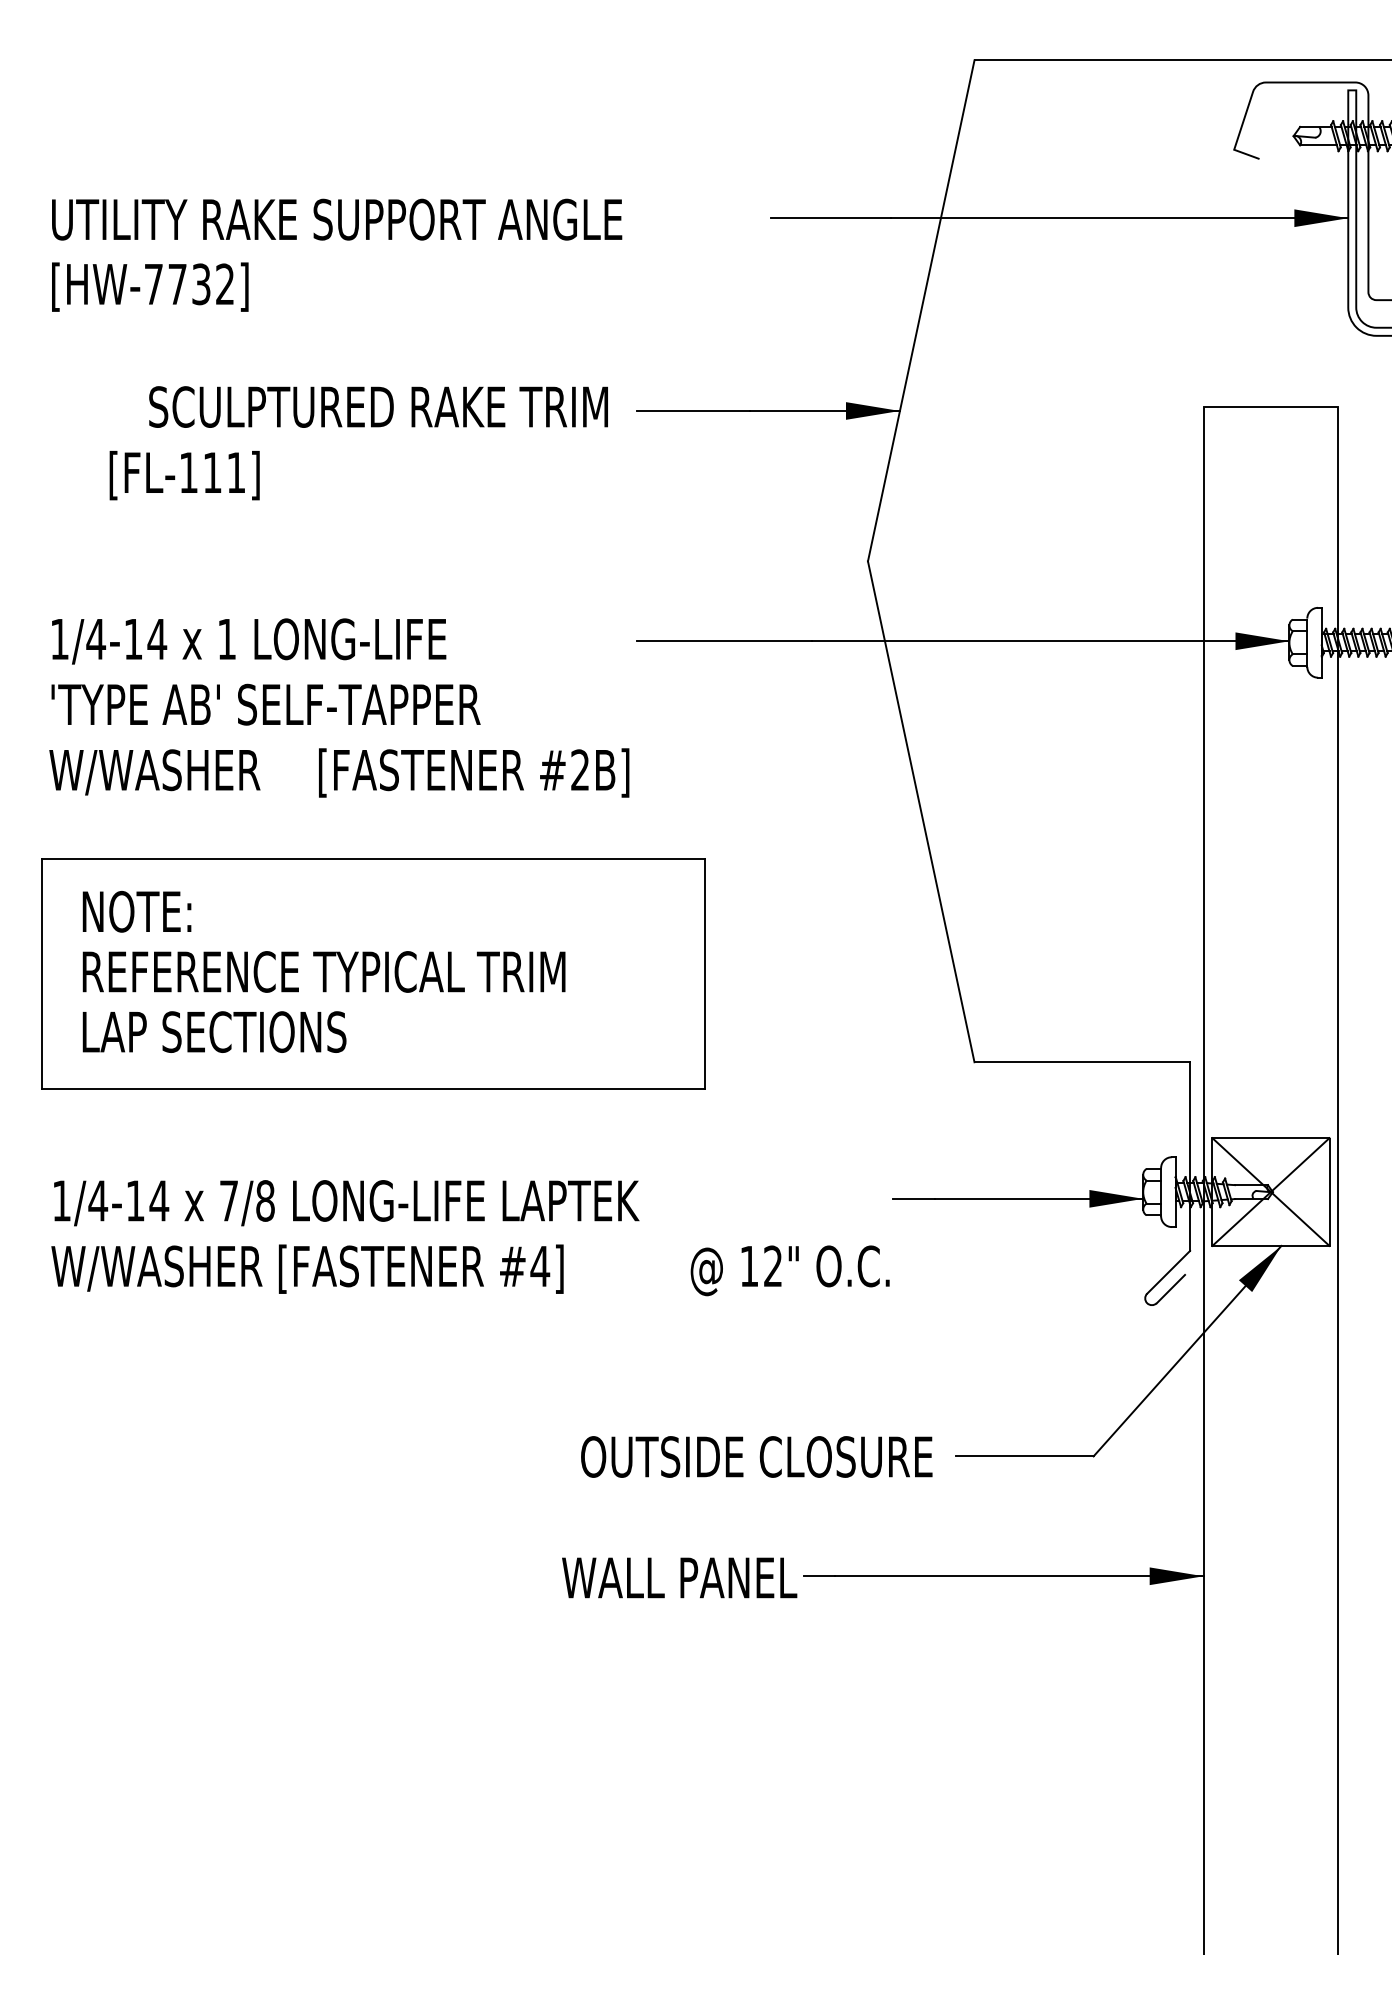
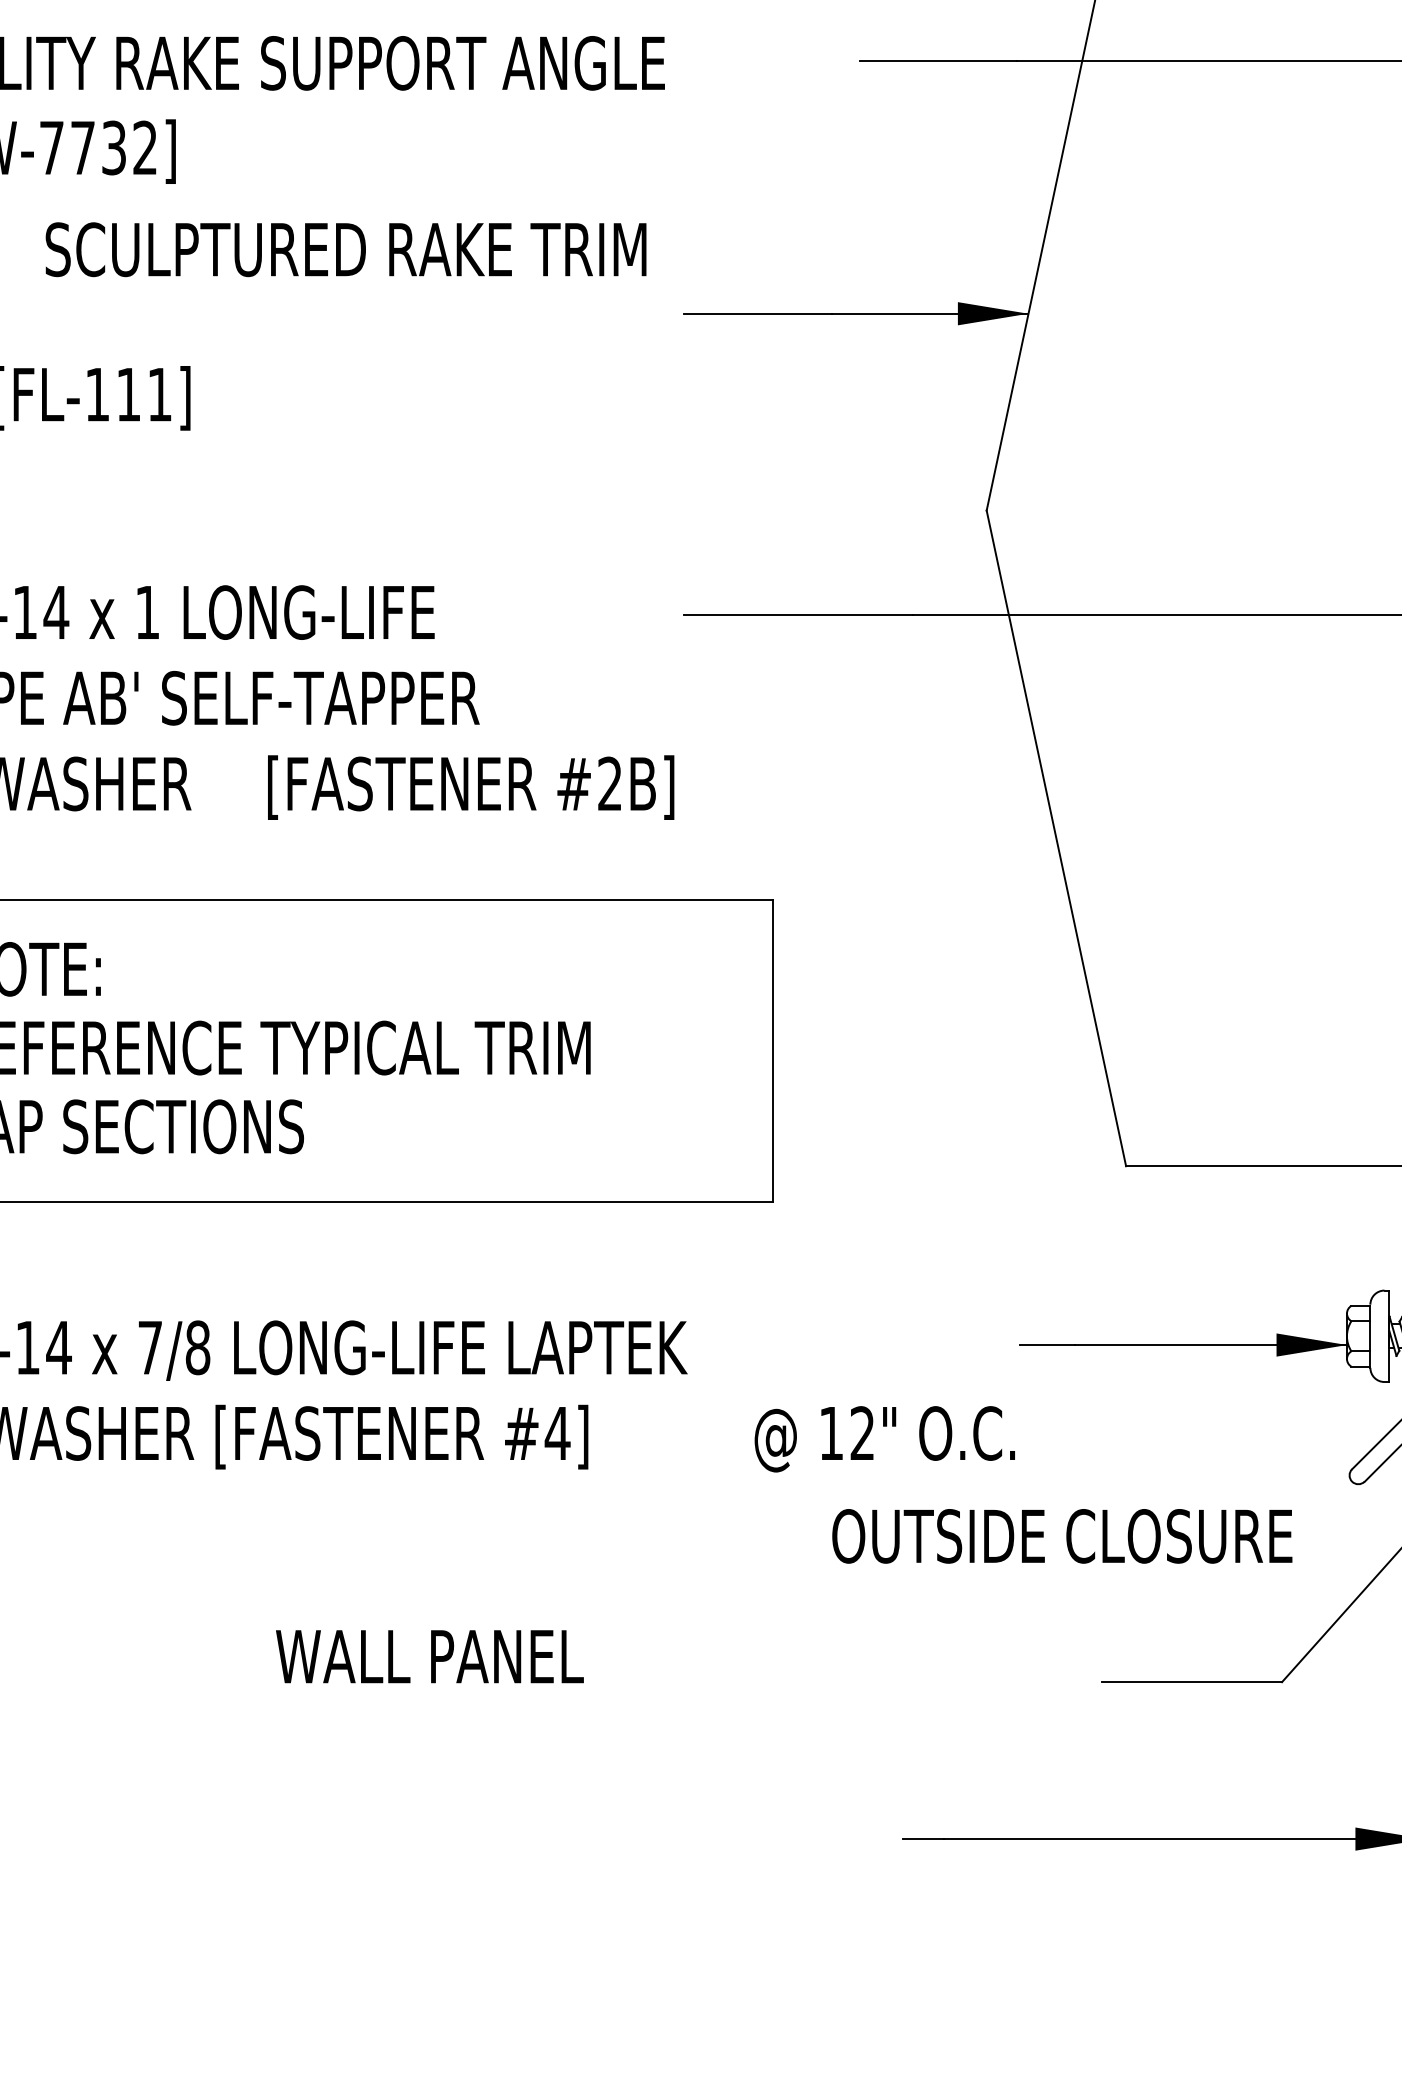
text: (378, 406) -> (345, 248), moved
text: (756, 1456) -> (1061, 1535), moved
text: (679, 1577) -> (429, 1656), moved

